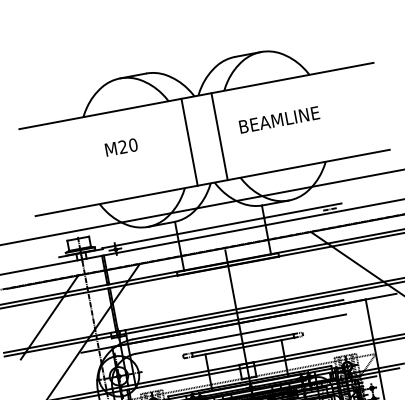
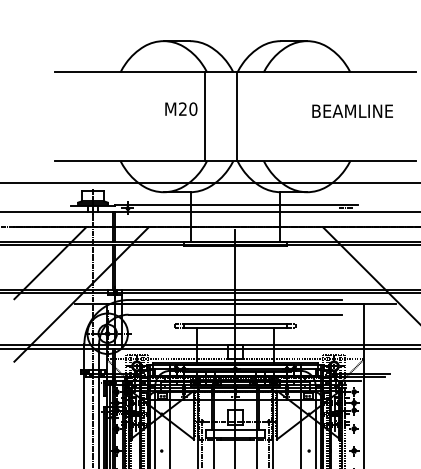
text: (279, 119) -> (352, 110), moved
line: (219, 136) -> (236, 116), moved
line: (189, 142) -> (205, 116), moved
text: (121, 146) -> (181, 108), moved

